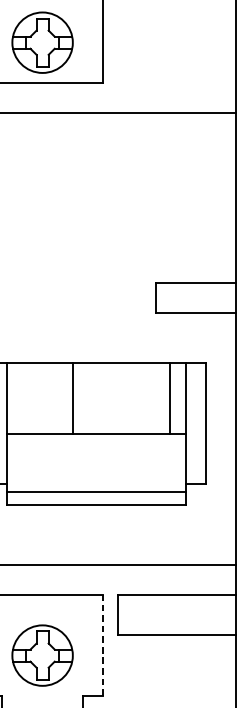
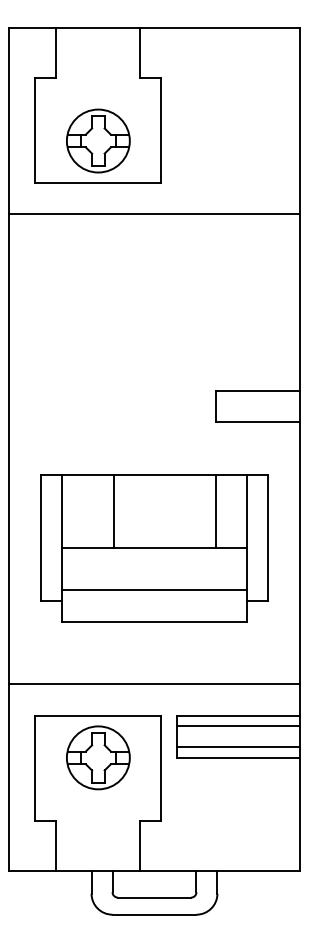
line: (73, 398) -> (114, 511), moved
line: (169, 398) -> (215, 511), moved
line: (96, 492) -> (154, 590), moved
line: (177, 605) -> (238, 726), added
line: (177, 625) -> (238, 747), added
line: (103, 644) -> (161, 767), dashed -> solid
part: (42, 655) -> (98, 757), moved

